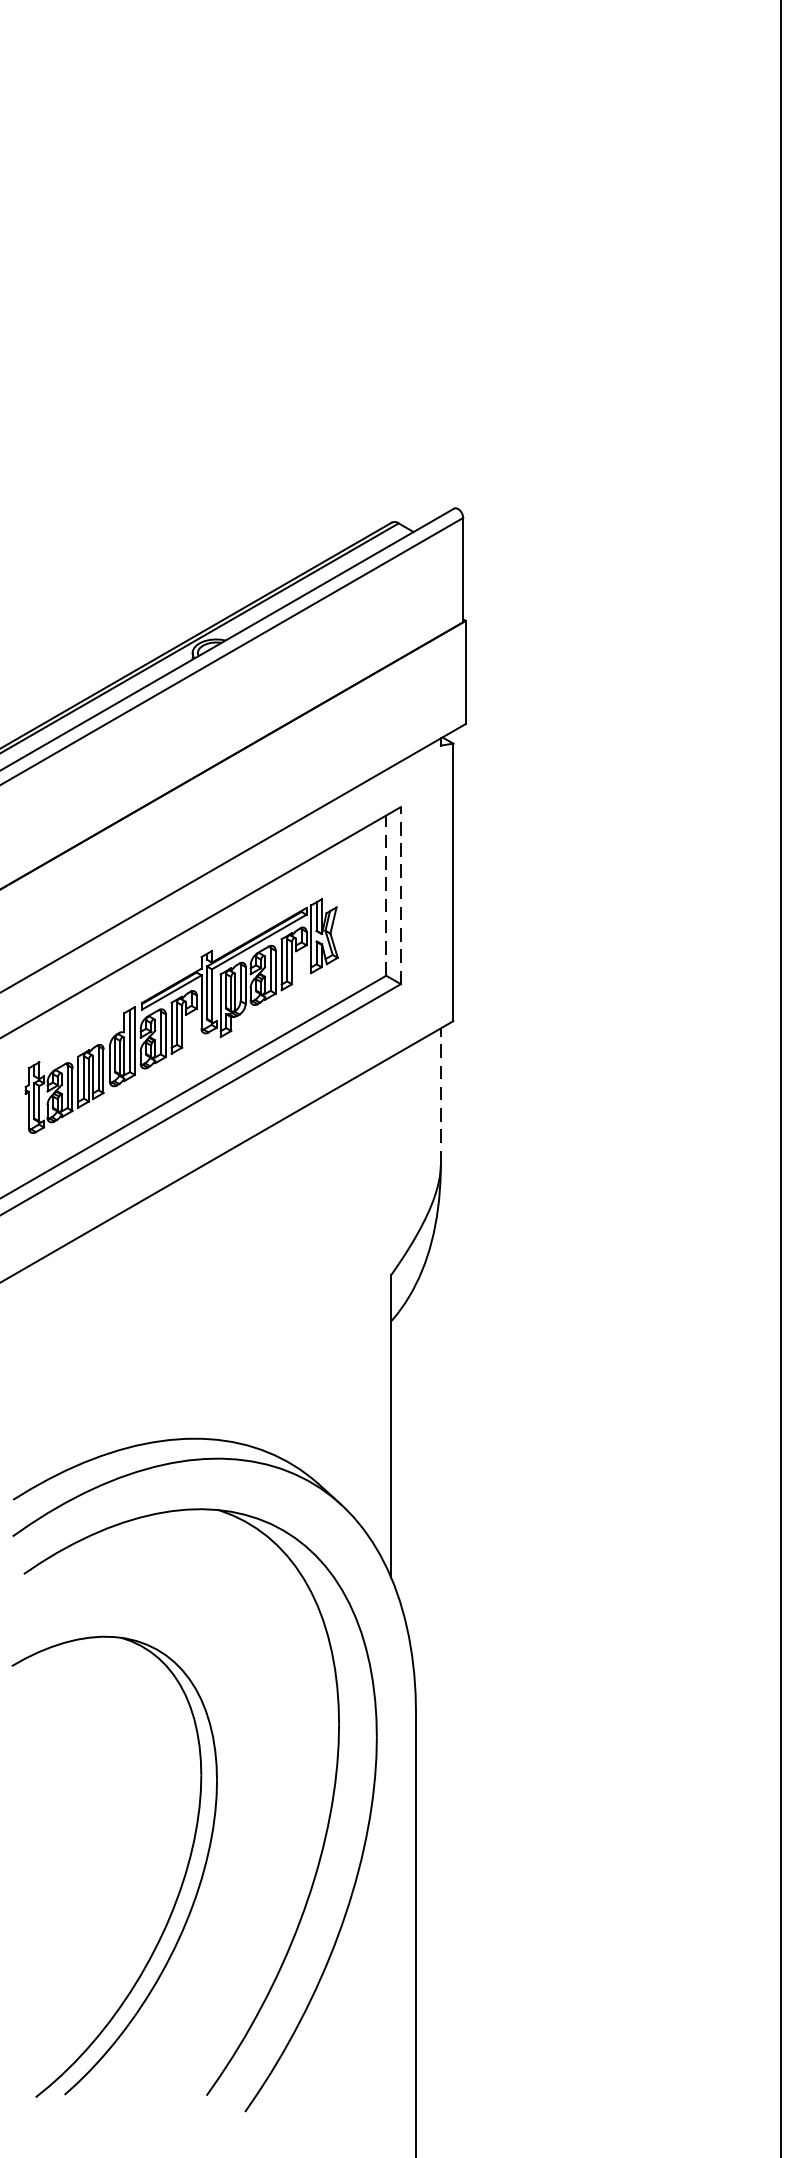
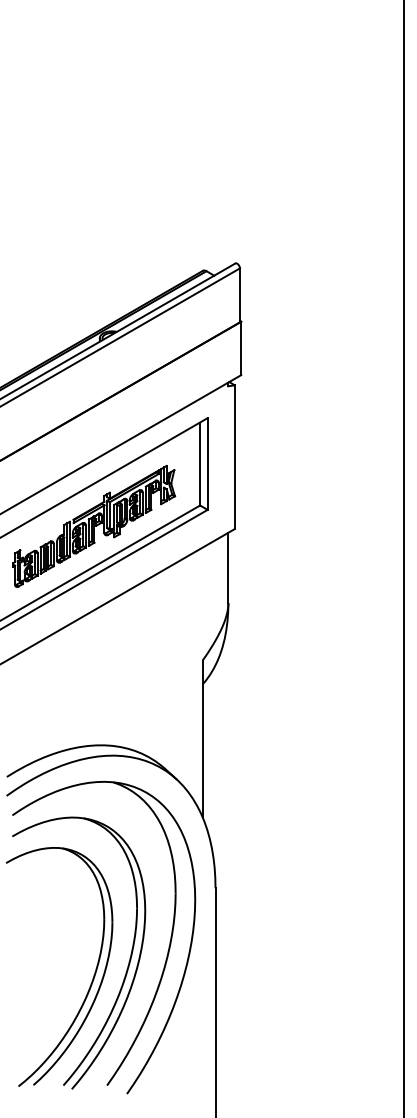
line: (387, 896) -> (200, 464), dashed -> solid
line: (400, 896) -> (207, 464), dashed -> solid
line: (441, 1095) -> (228, 567), dashed -> solid
part: (246, 1863) -> (127, 965), added

